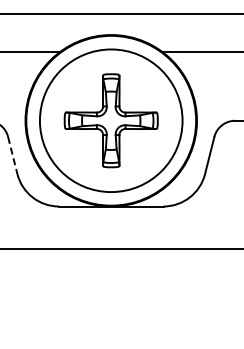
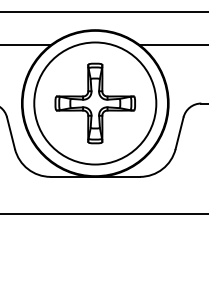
line: (12, 156) -> (10, 134), dashed -> solid

